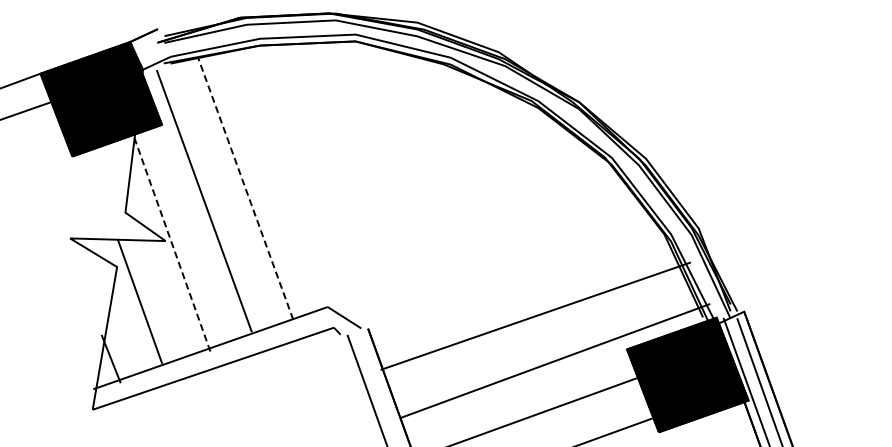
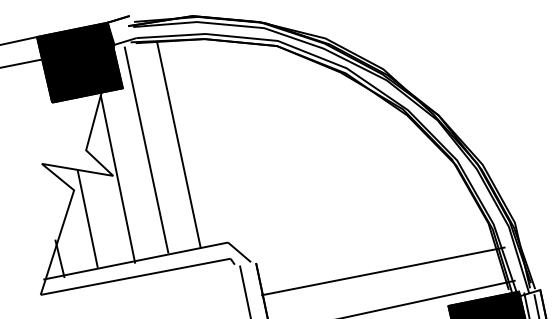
line: (245, 188) -> (178, 144), dashed -> solid
line: (172, 244) -> (118, 179), dashed -> solid

